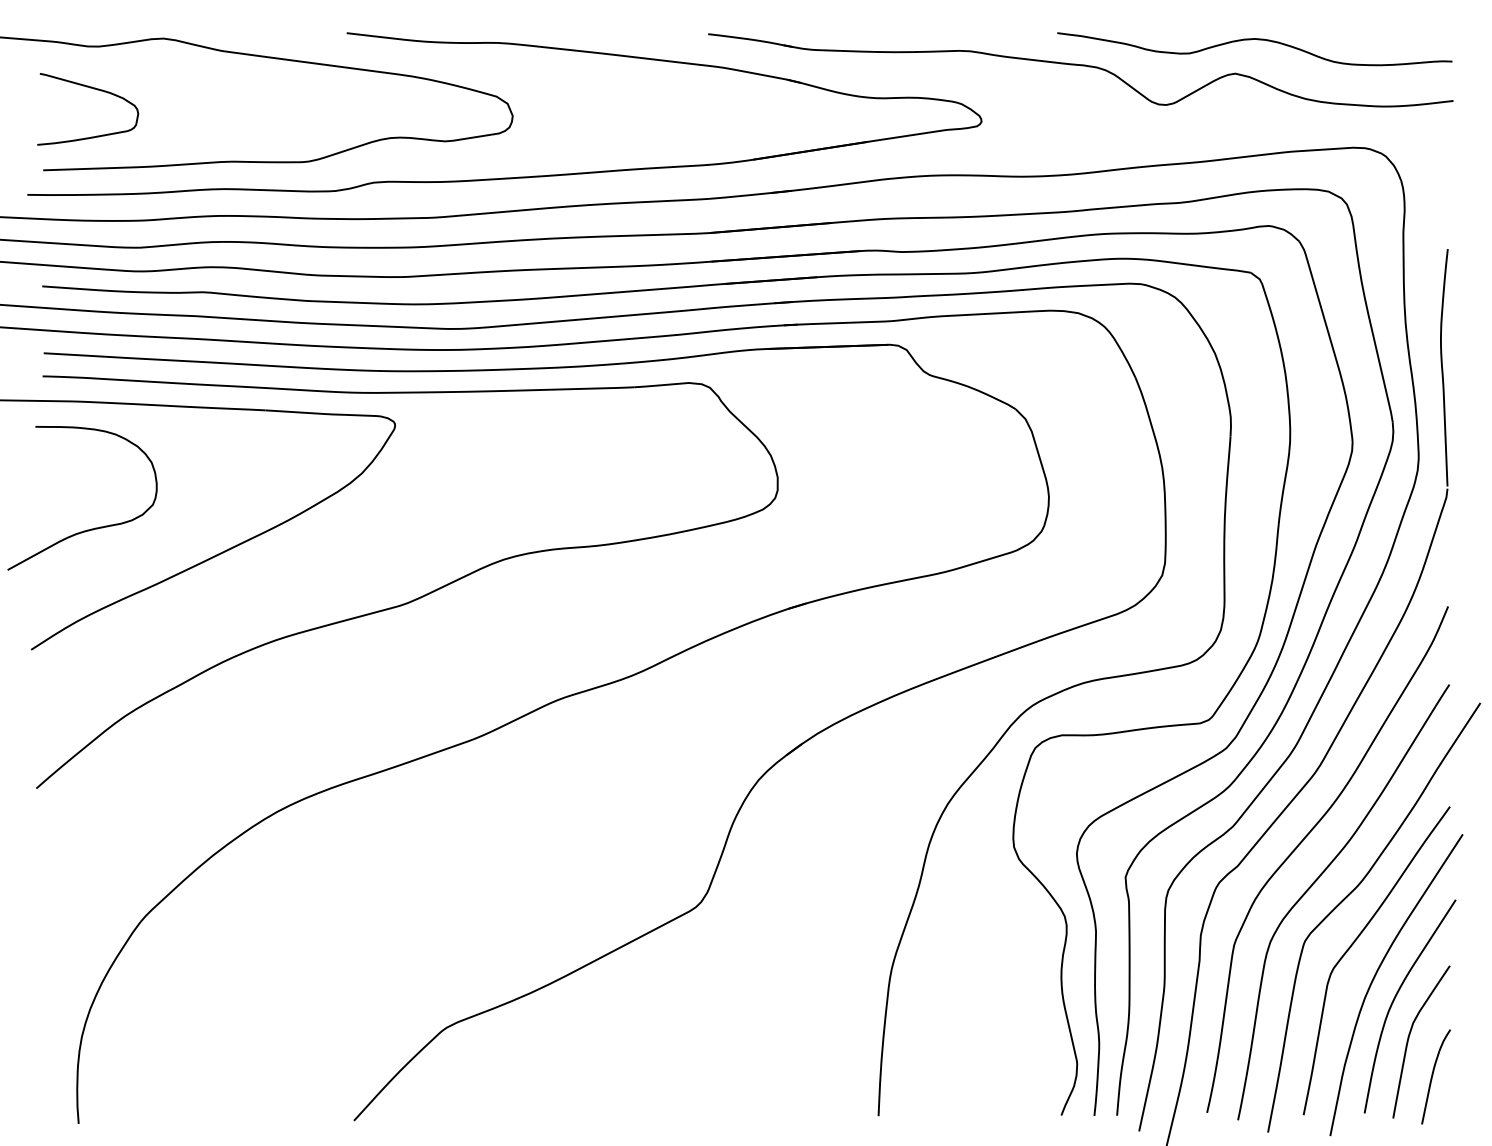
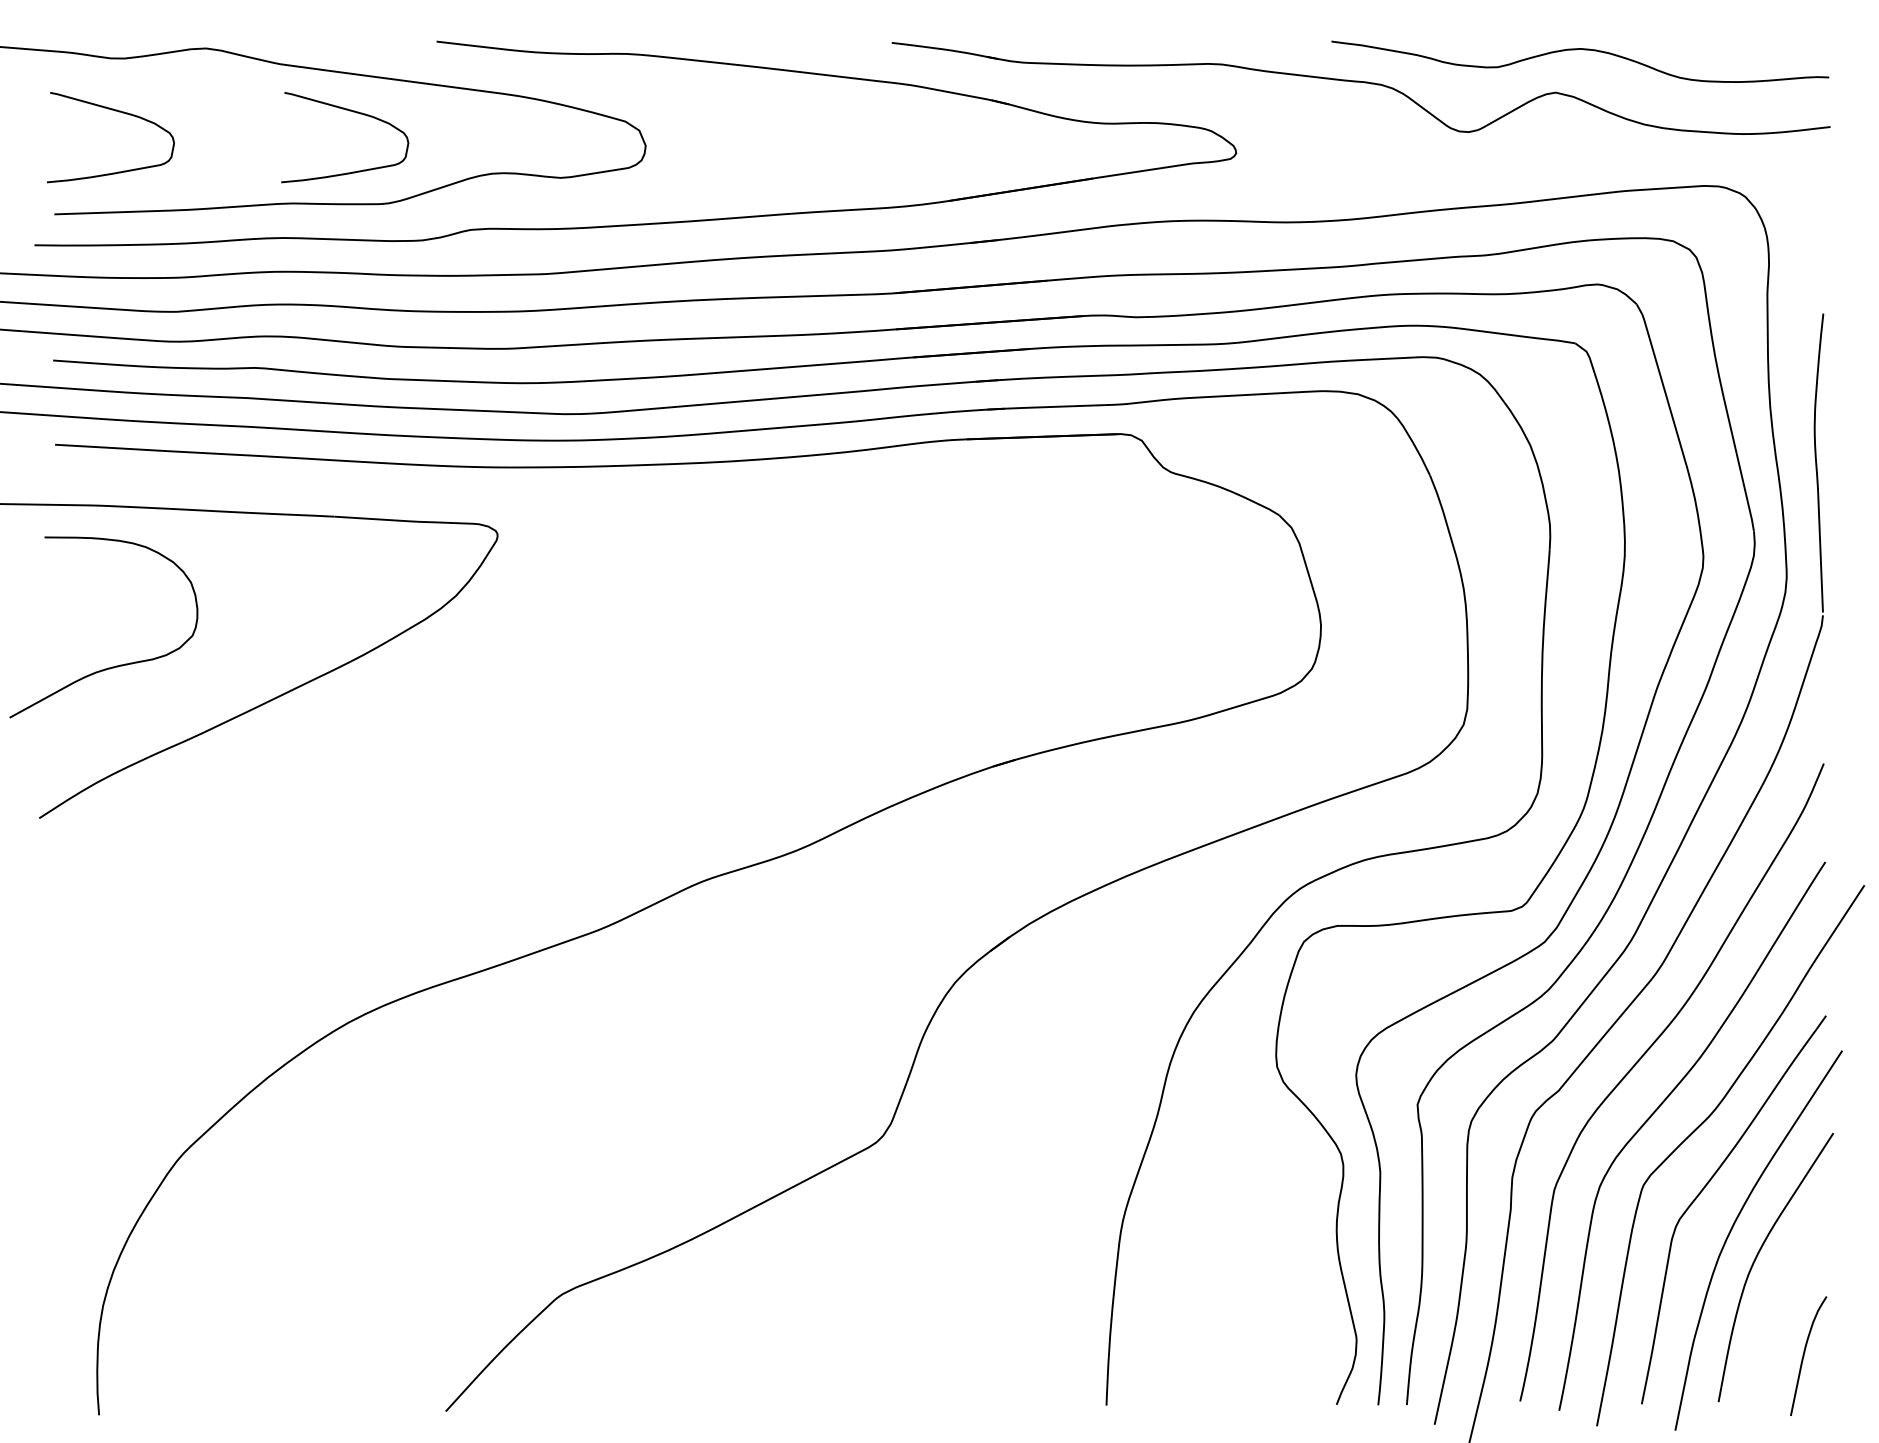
curve: (279, 89) -> (351, 112), added
part: (415, 598) -> (523, 753), removed
curve: (1409, 1038) -> (1775, 1307), removed

